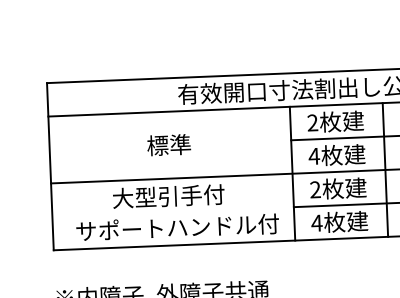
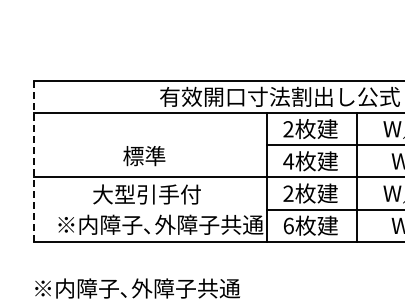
text: (169, 145) -> (144, 156), moved
line: (50, 166) -> (34, 161), solid -> dashed
text: (316, 222) -> (288, 225), 4 -> 6
text: (182, 227) -> (159, 224), サポートハンドル付 -> ※内障子､外障子共通

